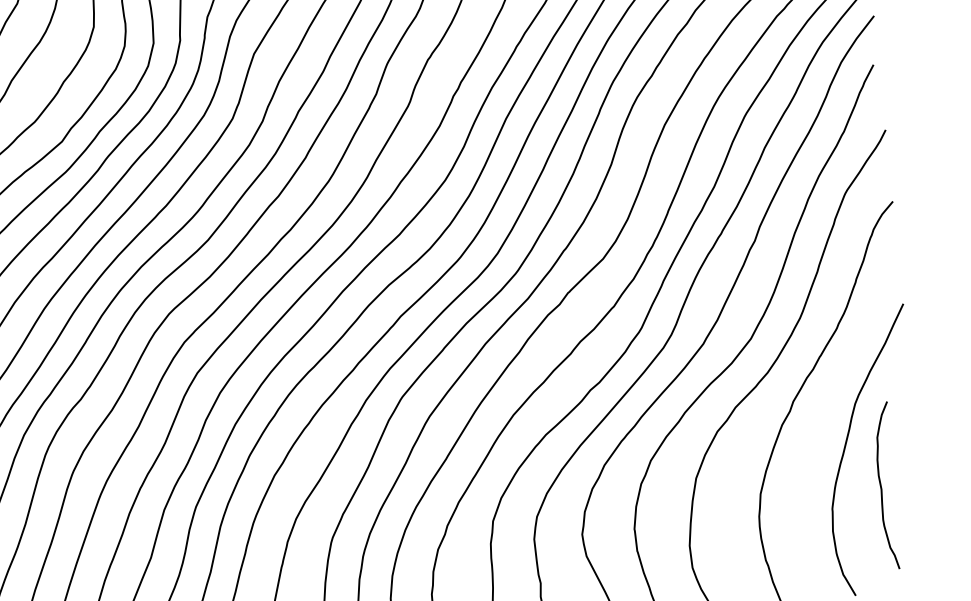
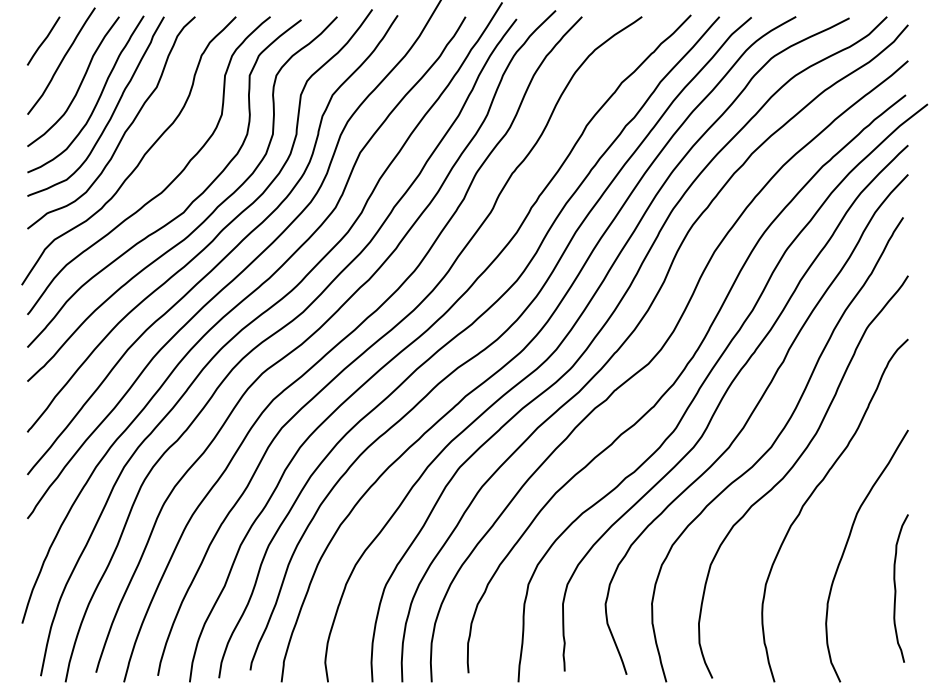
curve: (882, 486) -> (896, 588), moved

